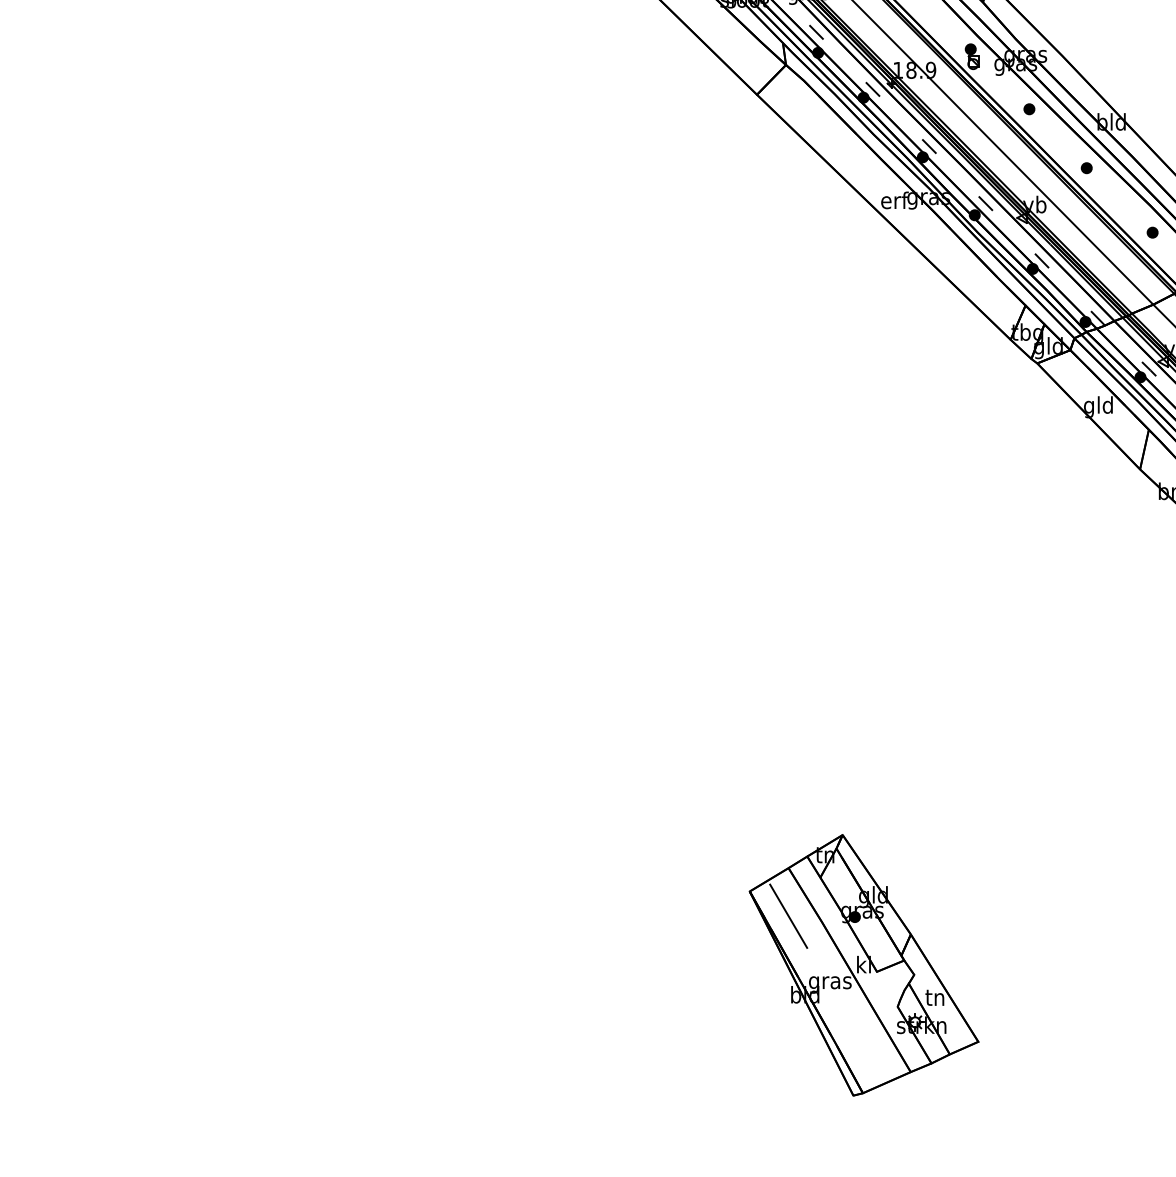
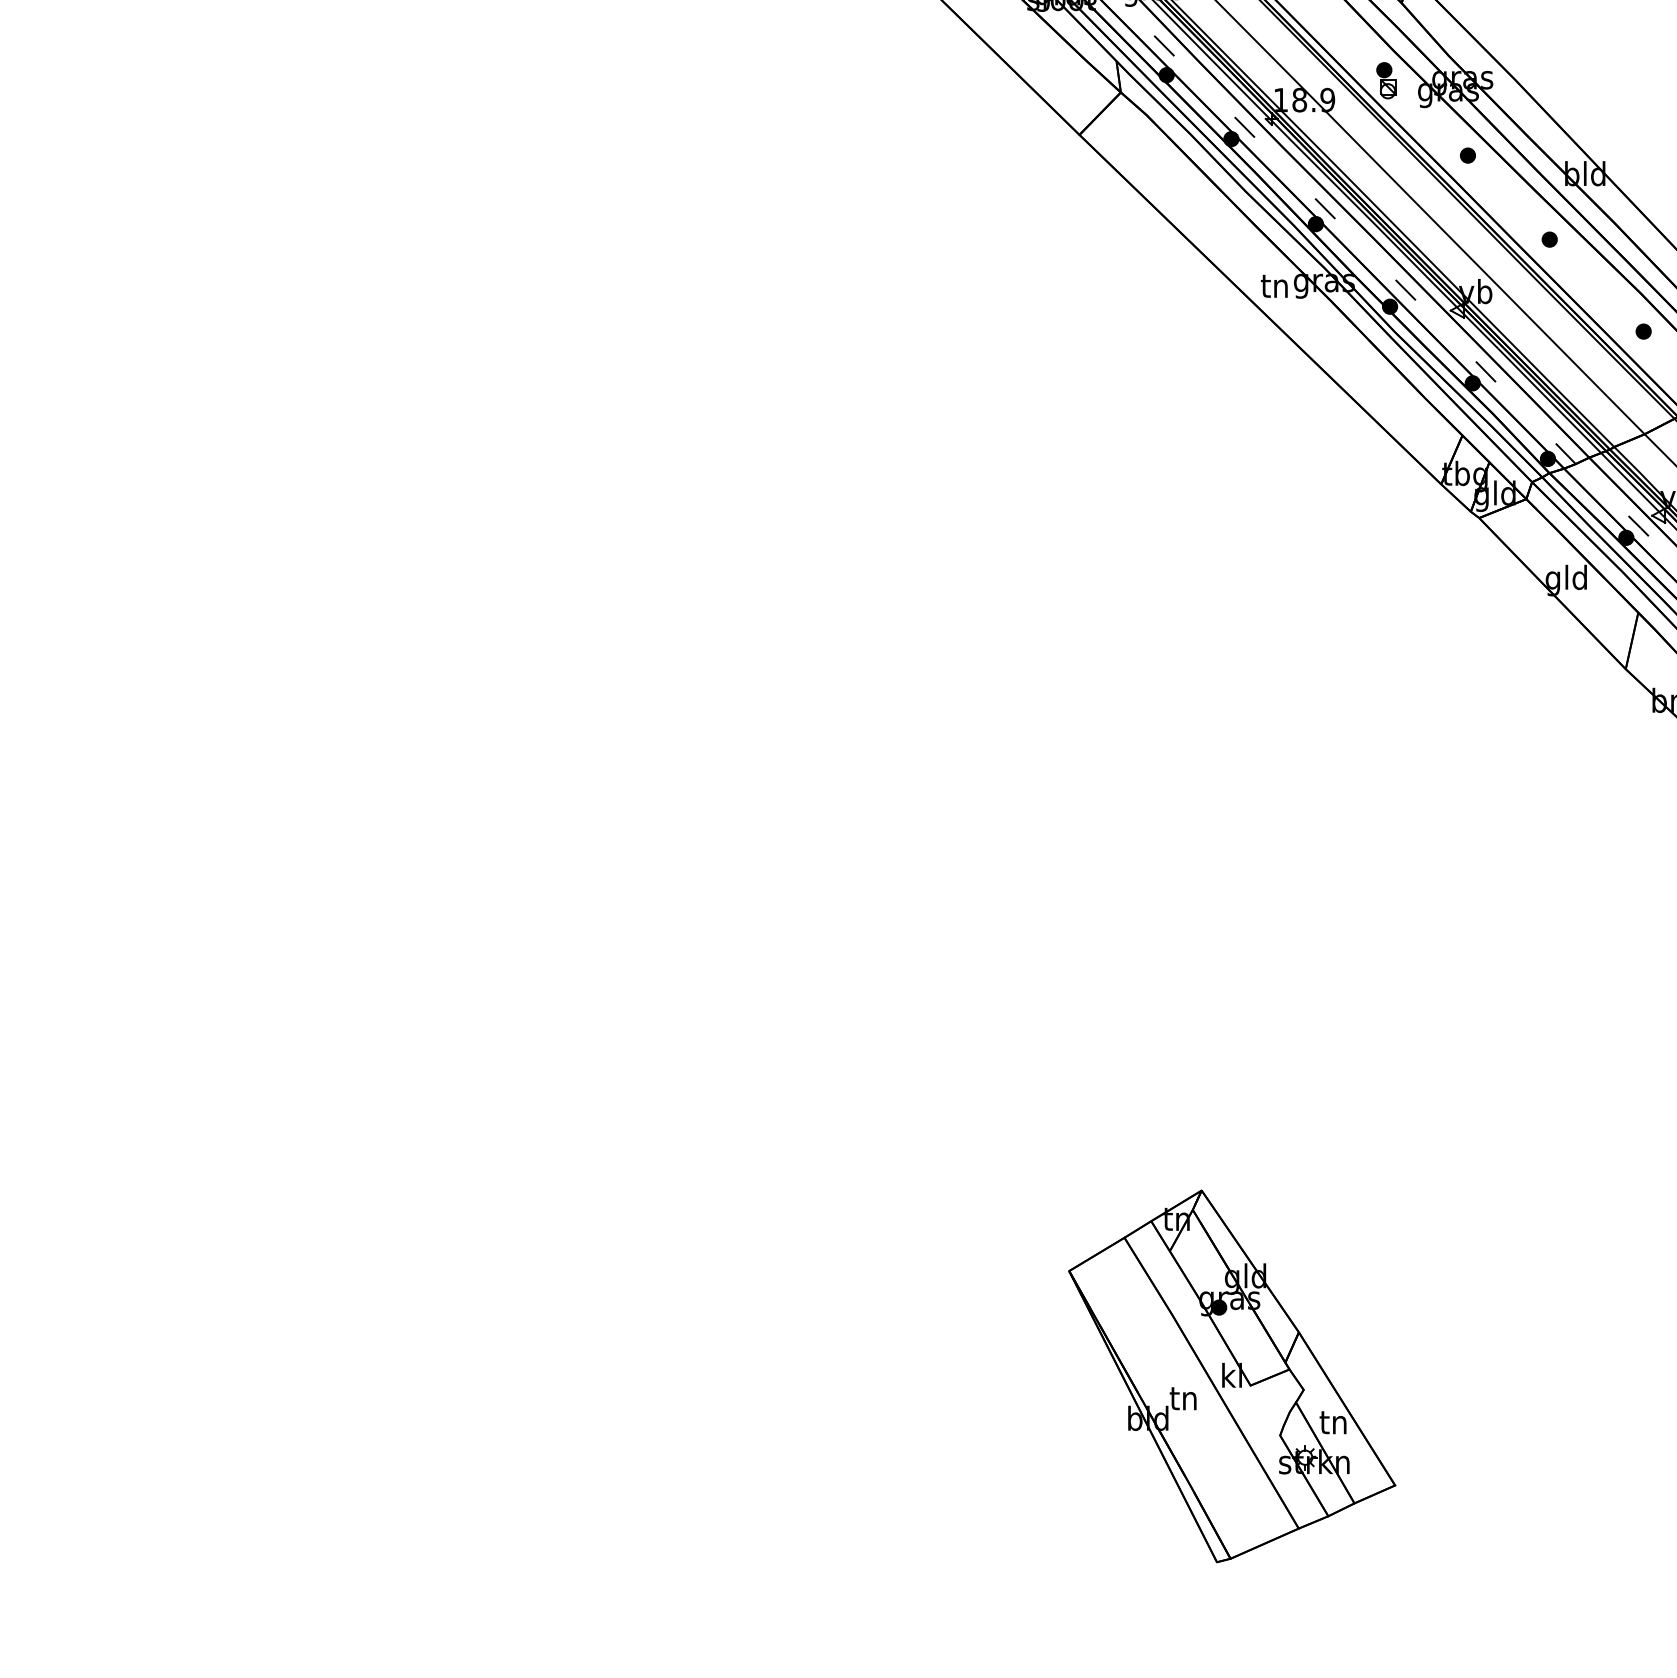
text: (894, 200) -> (1275, 285), erf -> tn
line: (788, 915) -> (1124, 1305), removed
text: (830, 983) -> (1184, 1402), gras -> tn

